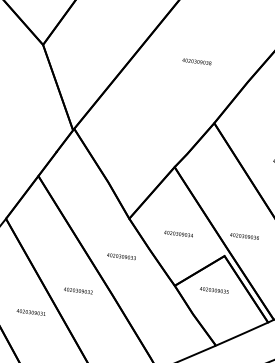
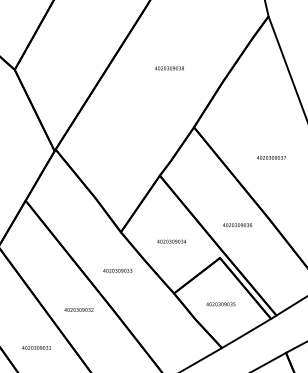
text: (244, 236) -> (237, 225), moved
text: (213, 290) -> (220, 304), moved
text: (31, 312) -> (36, 347), moved

